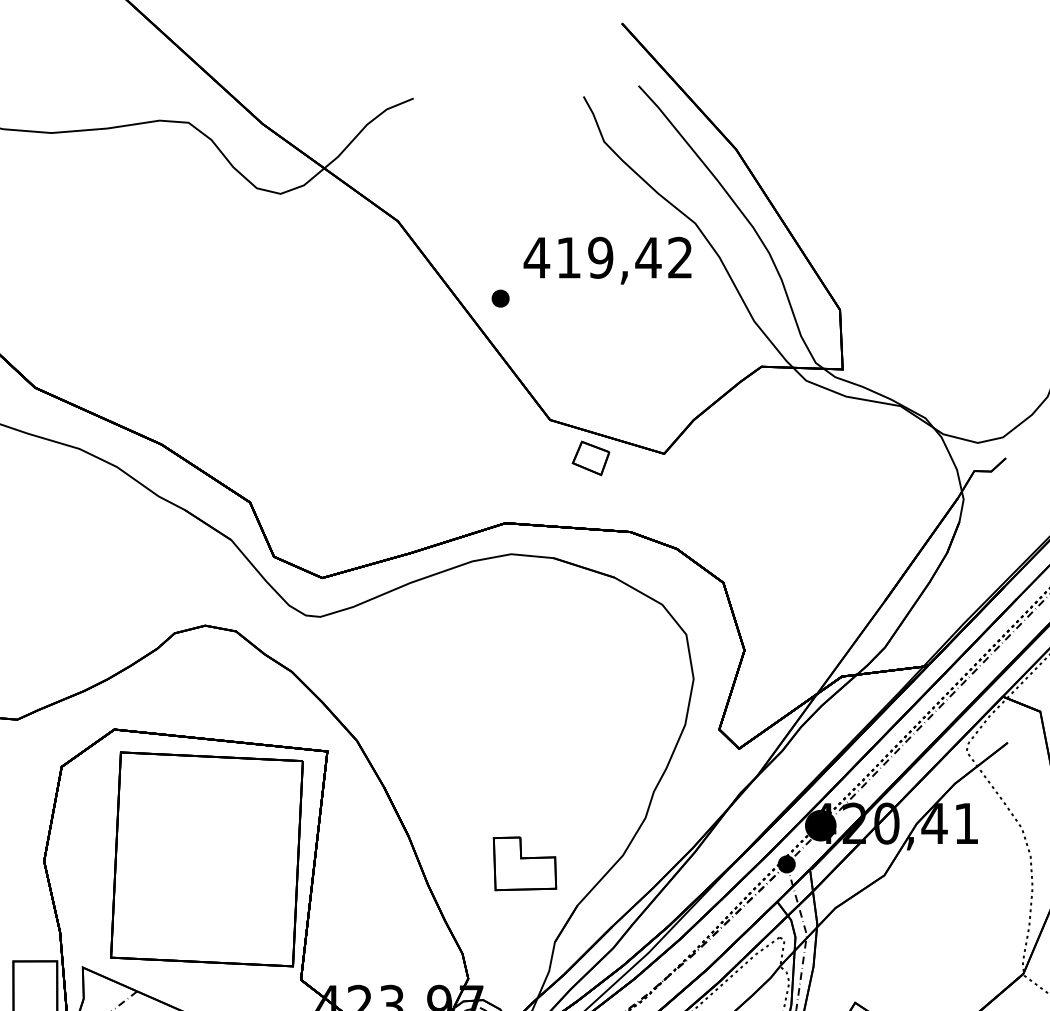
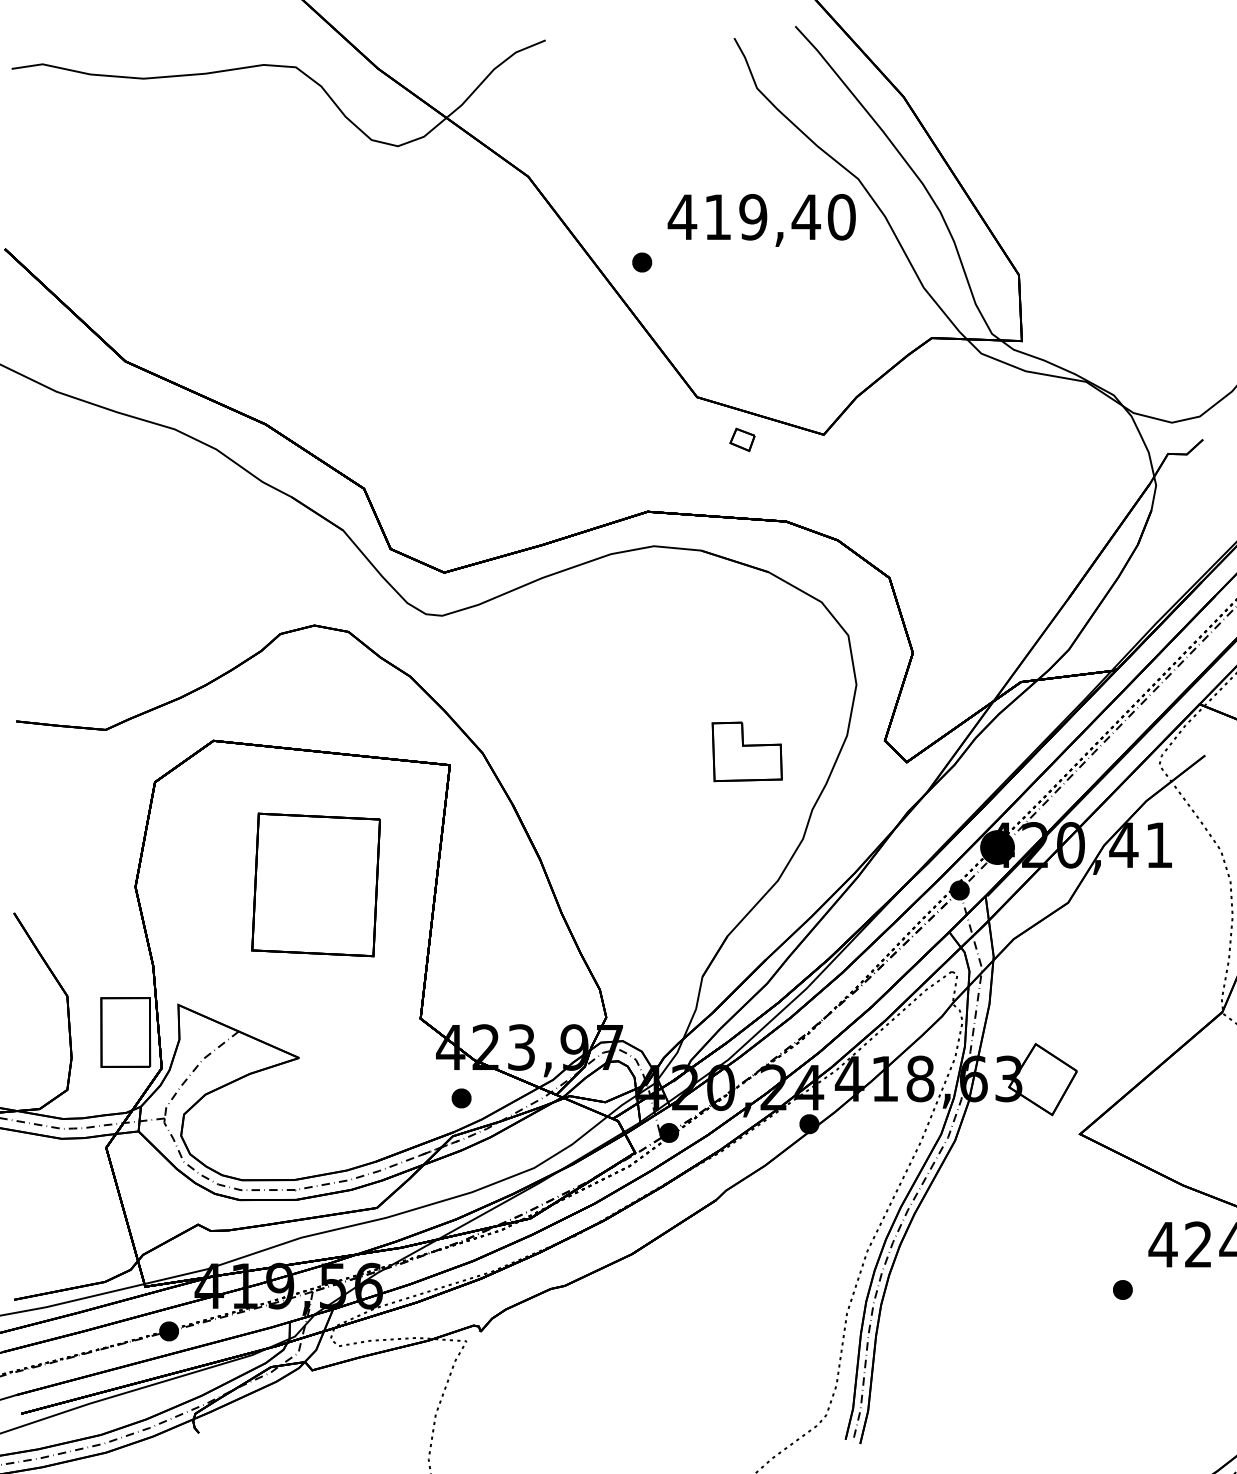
text: (680, 258) -> (841, 217), 419,42 -> 419,40
part: (590, 458) -> (742, 439), size x0.6
part: (206, 858) -> (315, 884), size x0.6
part: (524, 863) -> (746, 751), moved

